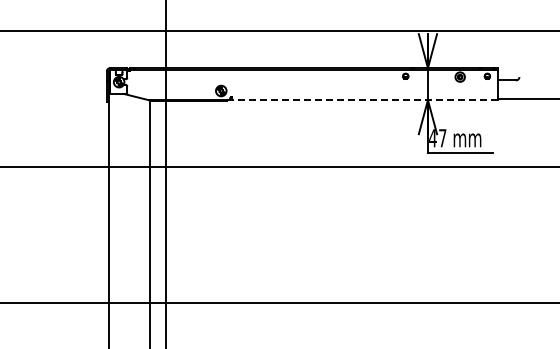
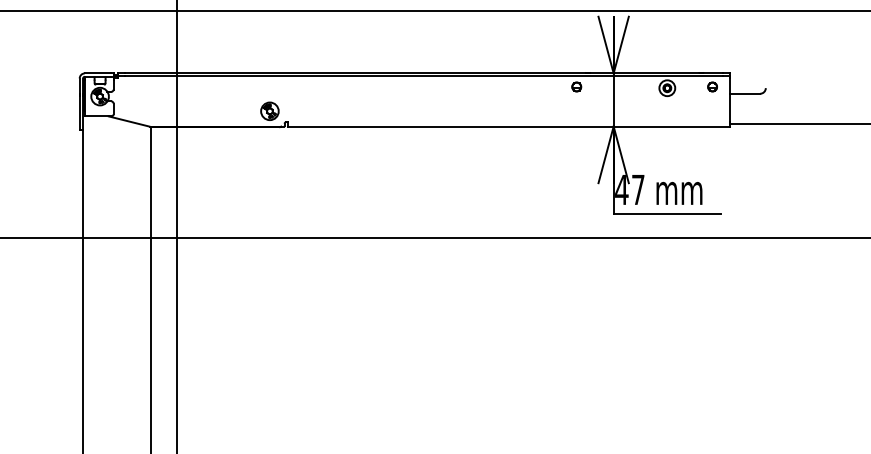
line: (364, 100) -> (508, 127), dashed -> solid

